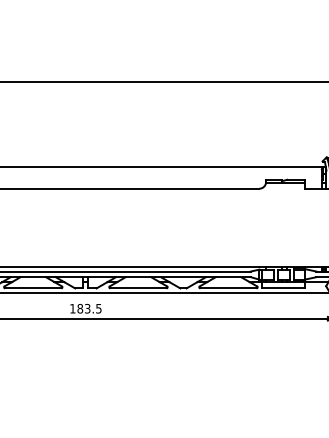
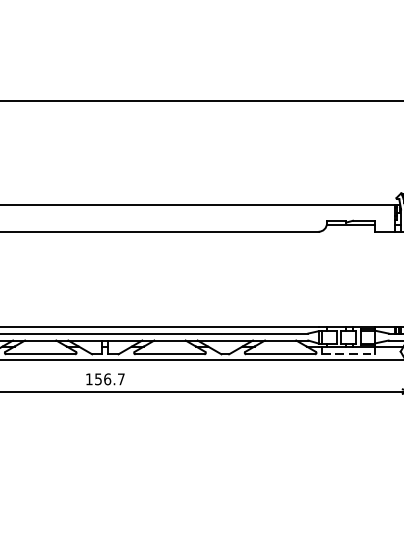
line: (283, 288) -> (348, 354), solid -> dashed
text: (89, 308) -> (109, 379), 183.5 -> 156.7

